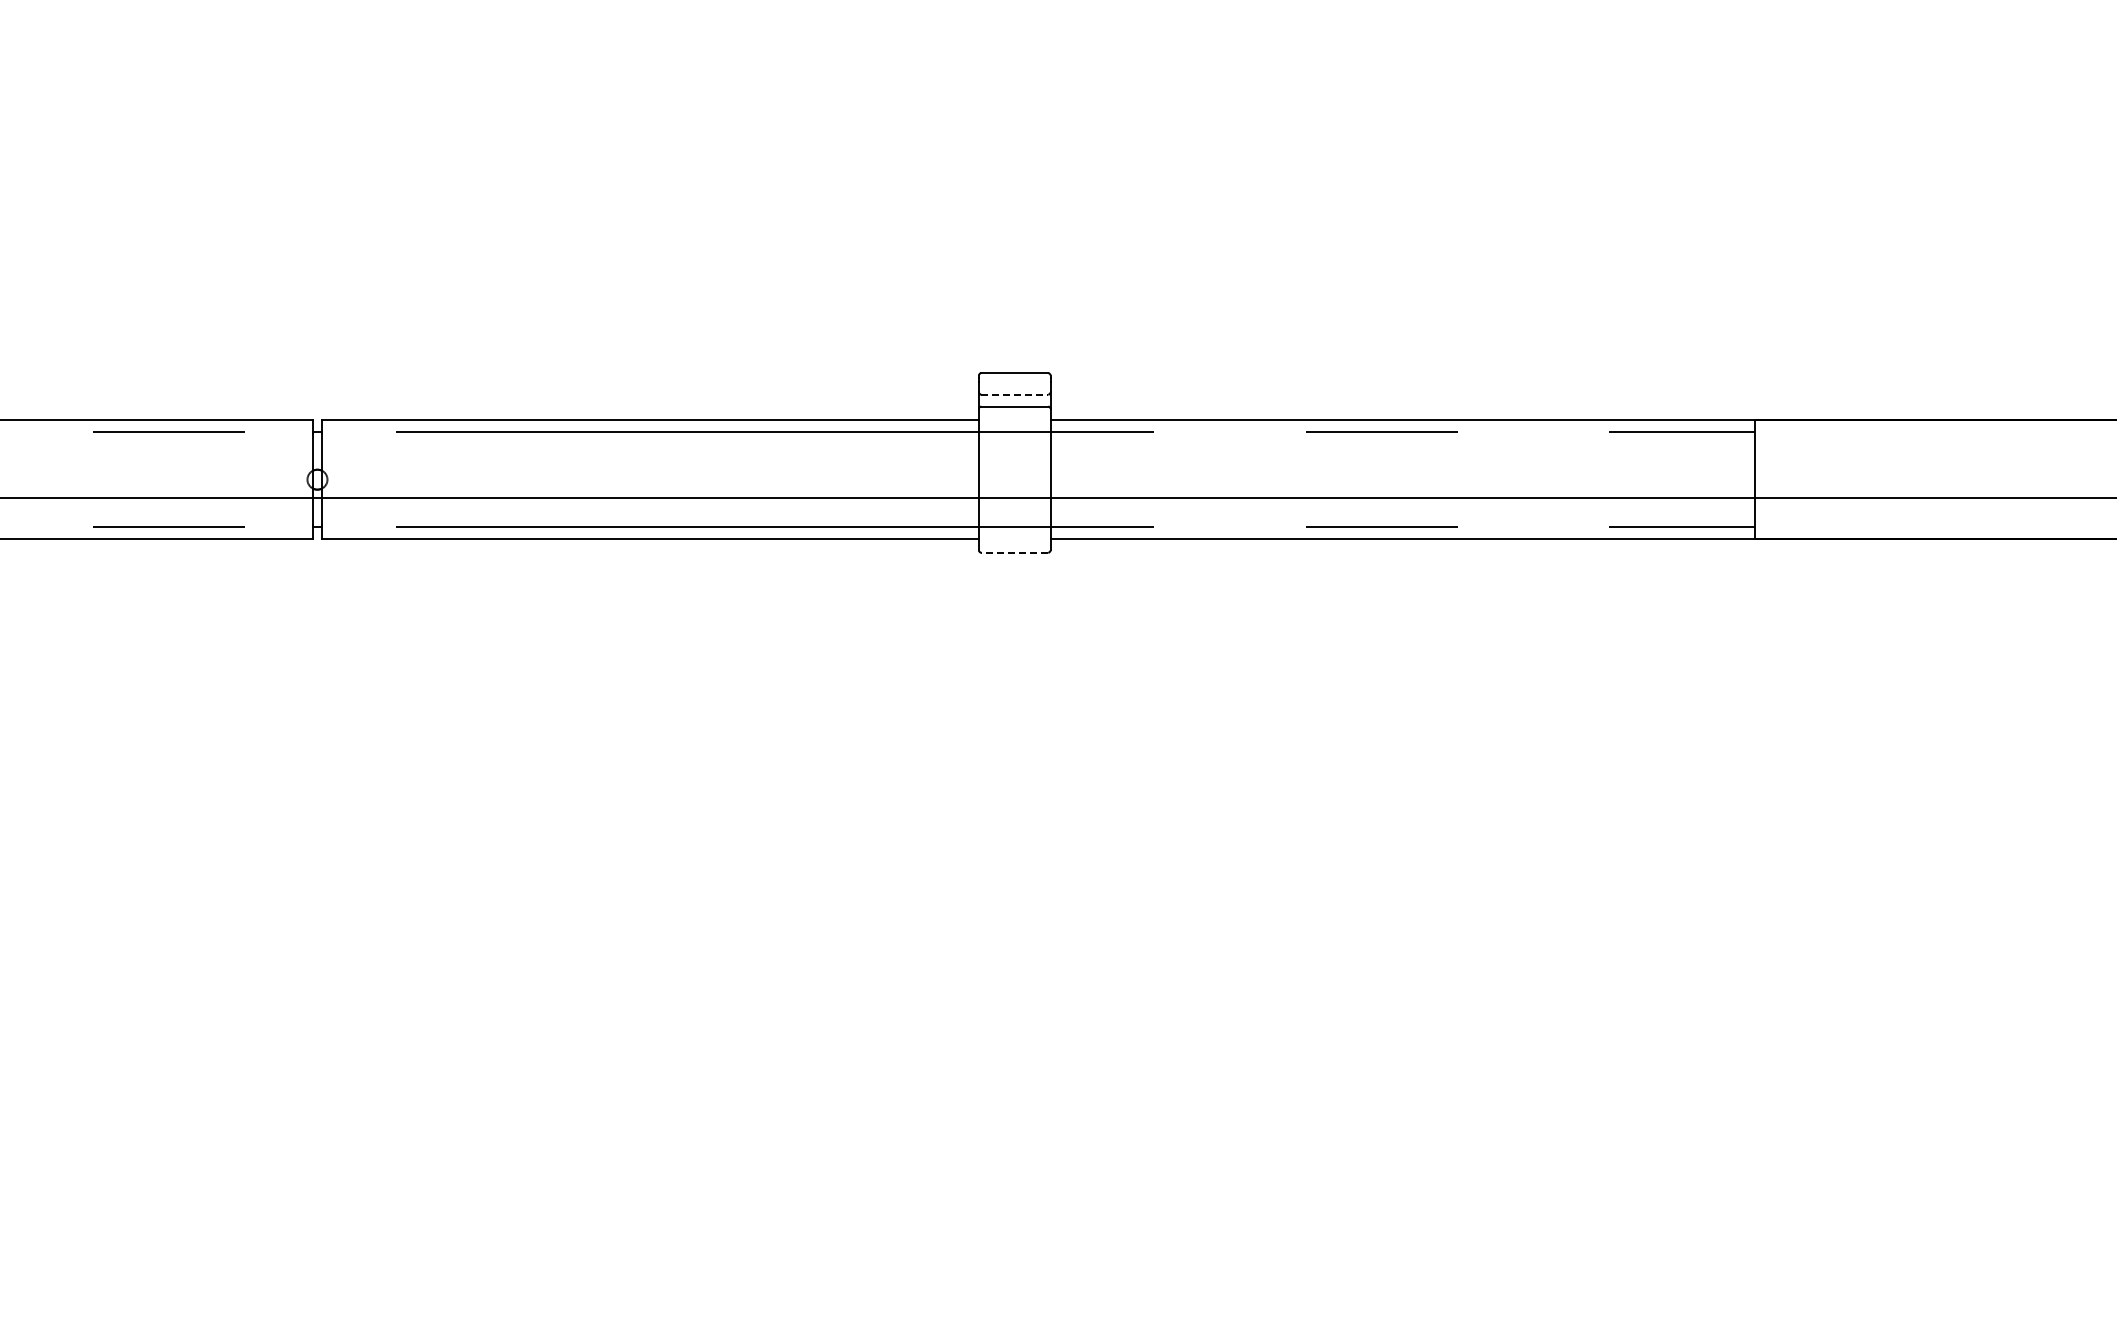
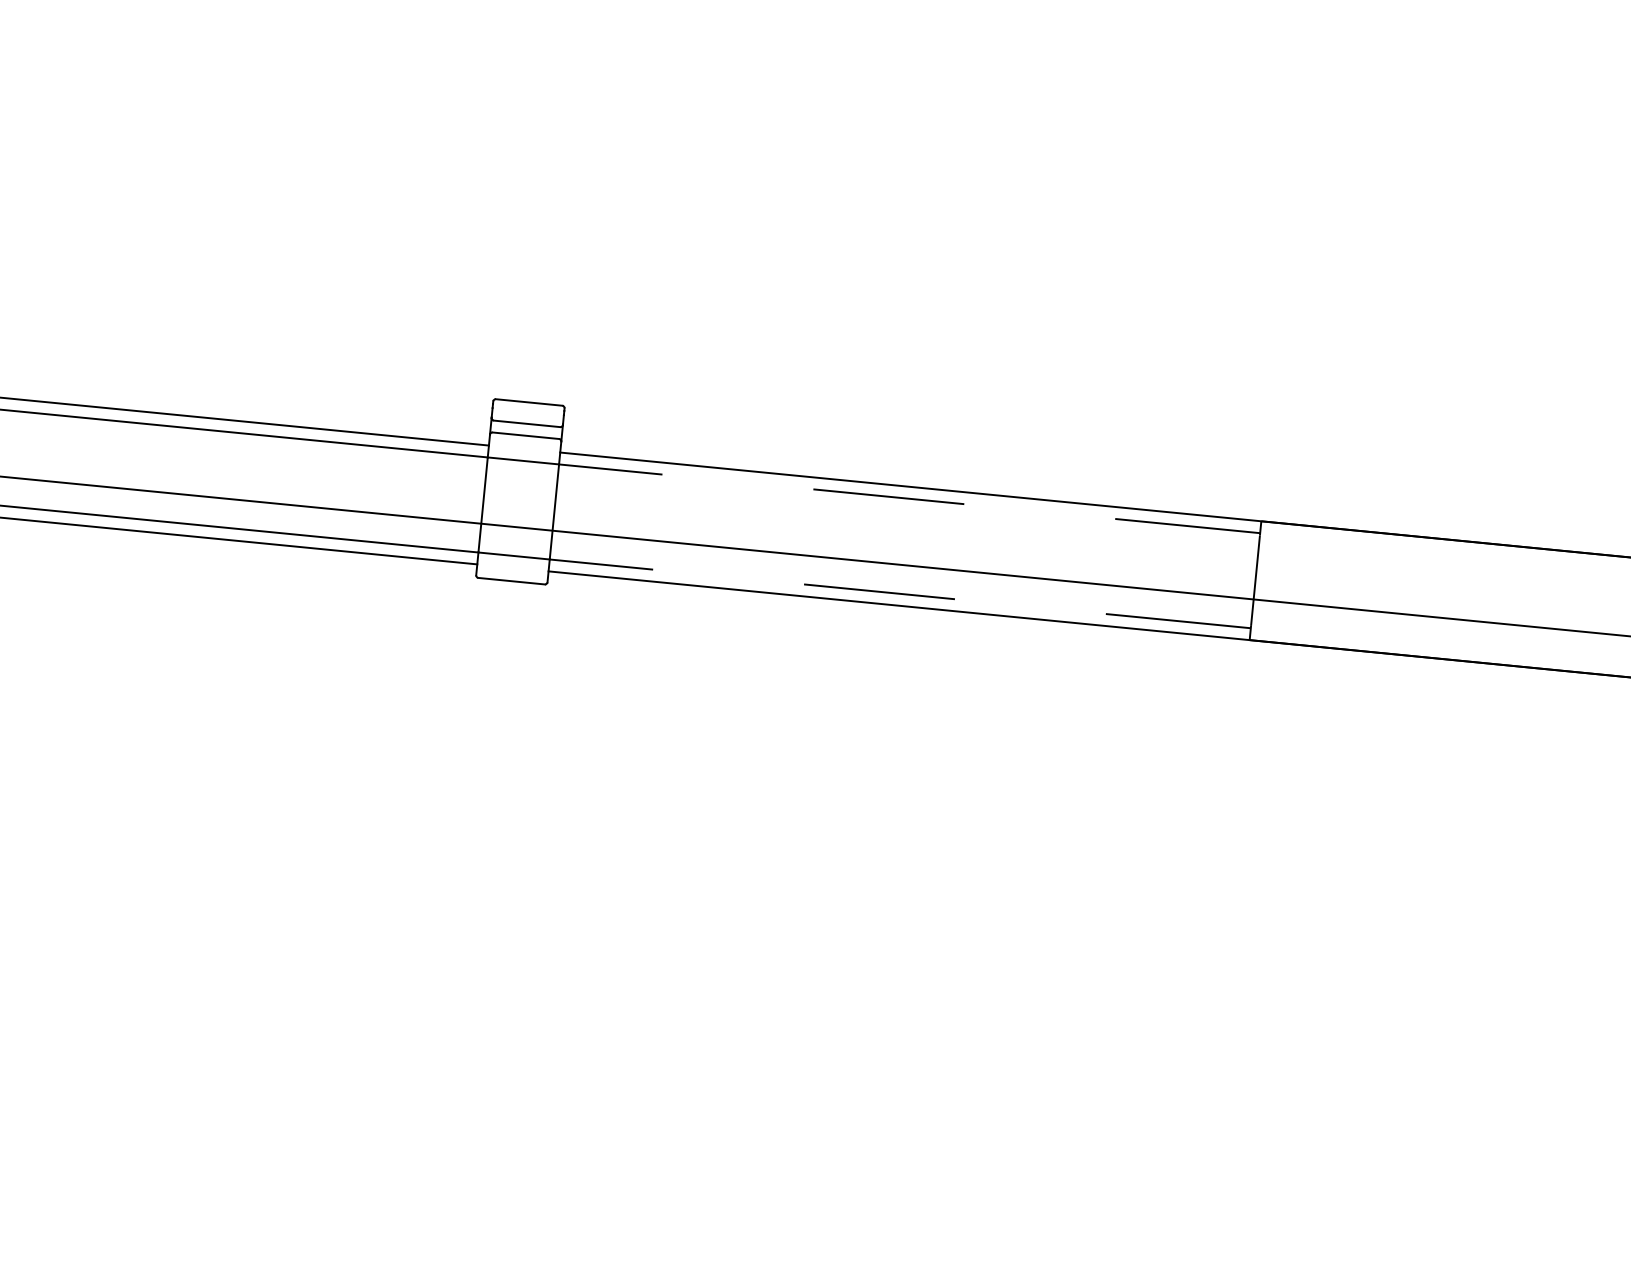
line: (1015, 394) -> (527, 423), dashed -> solid
line: (1014, 552) -> (511, 580), dashed -> solid

